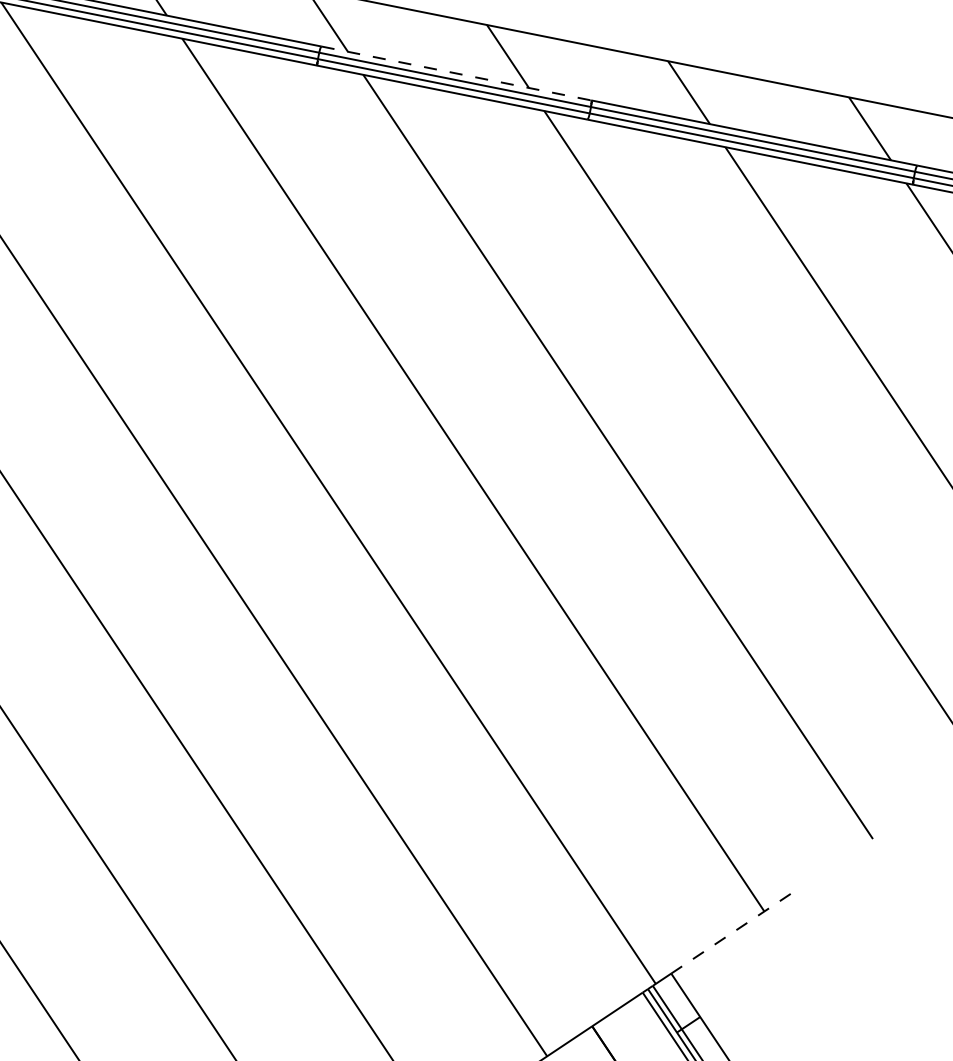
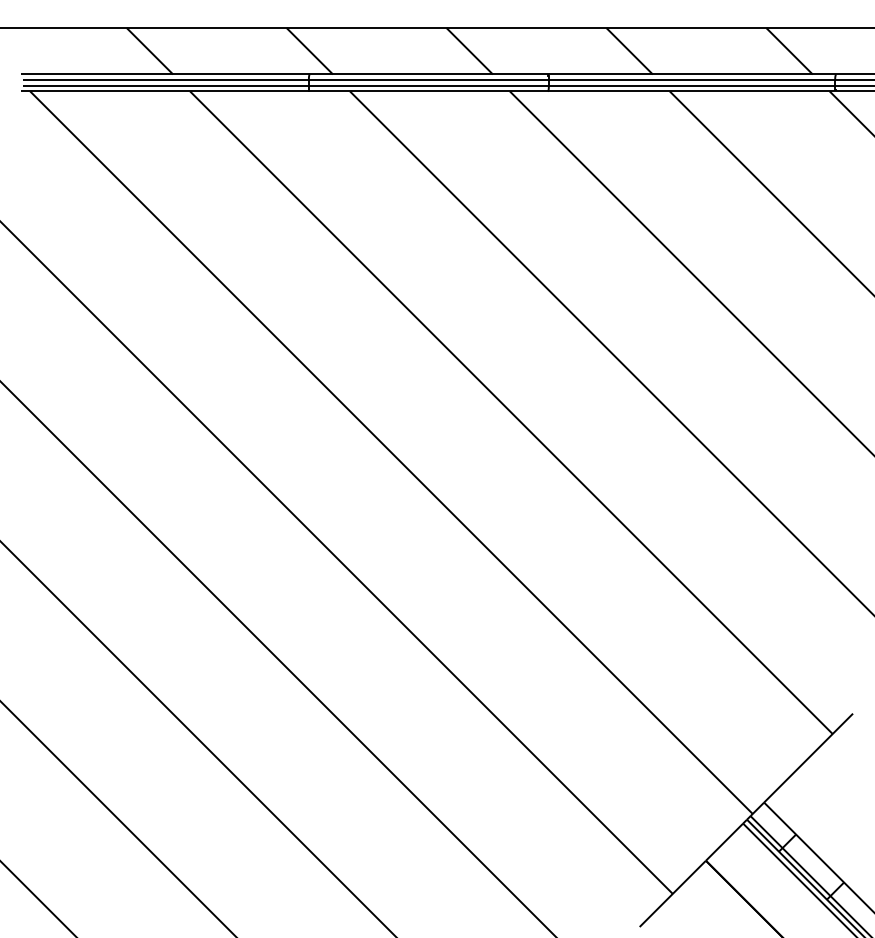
line: (457, 73) -> (429, 74), dashed -> solid
line: (731, 933) -> (808, 758), dashed -> solid

